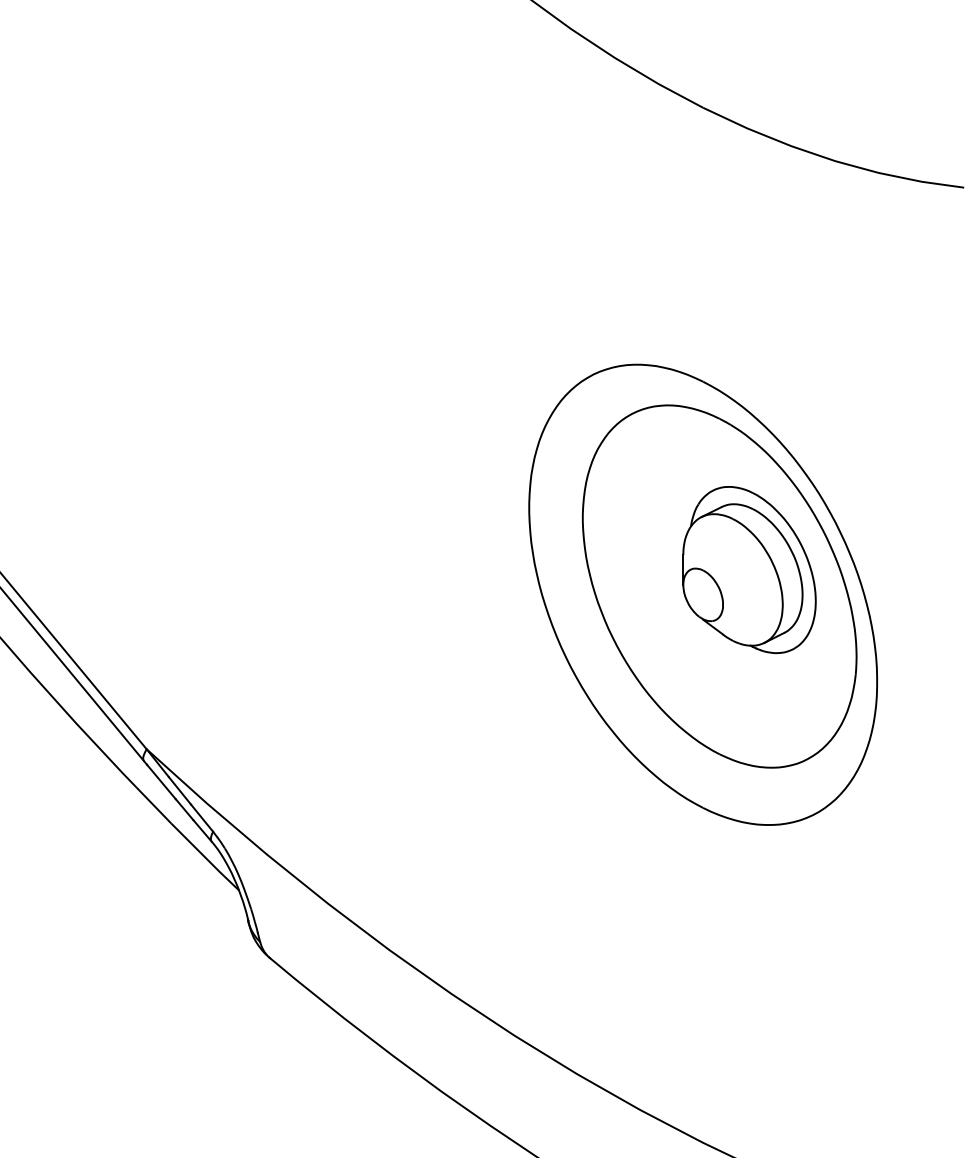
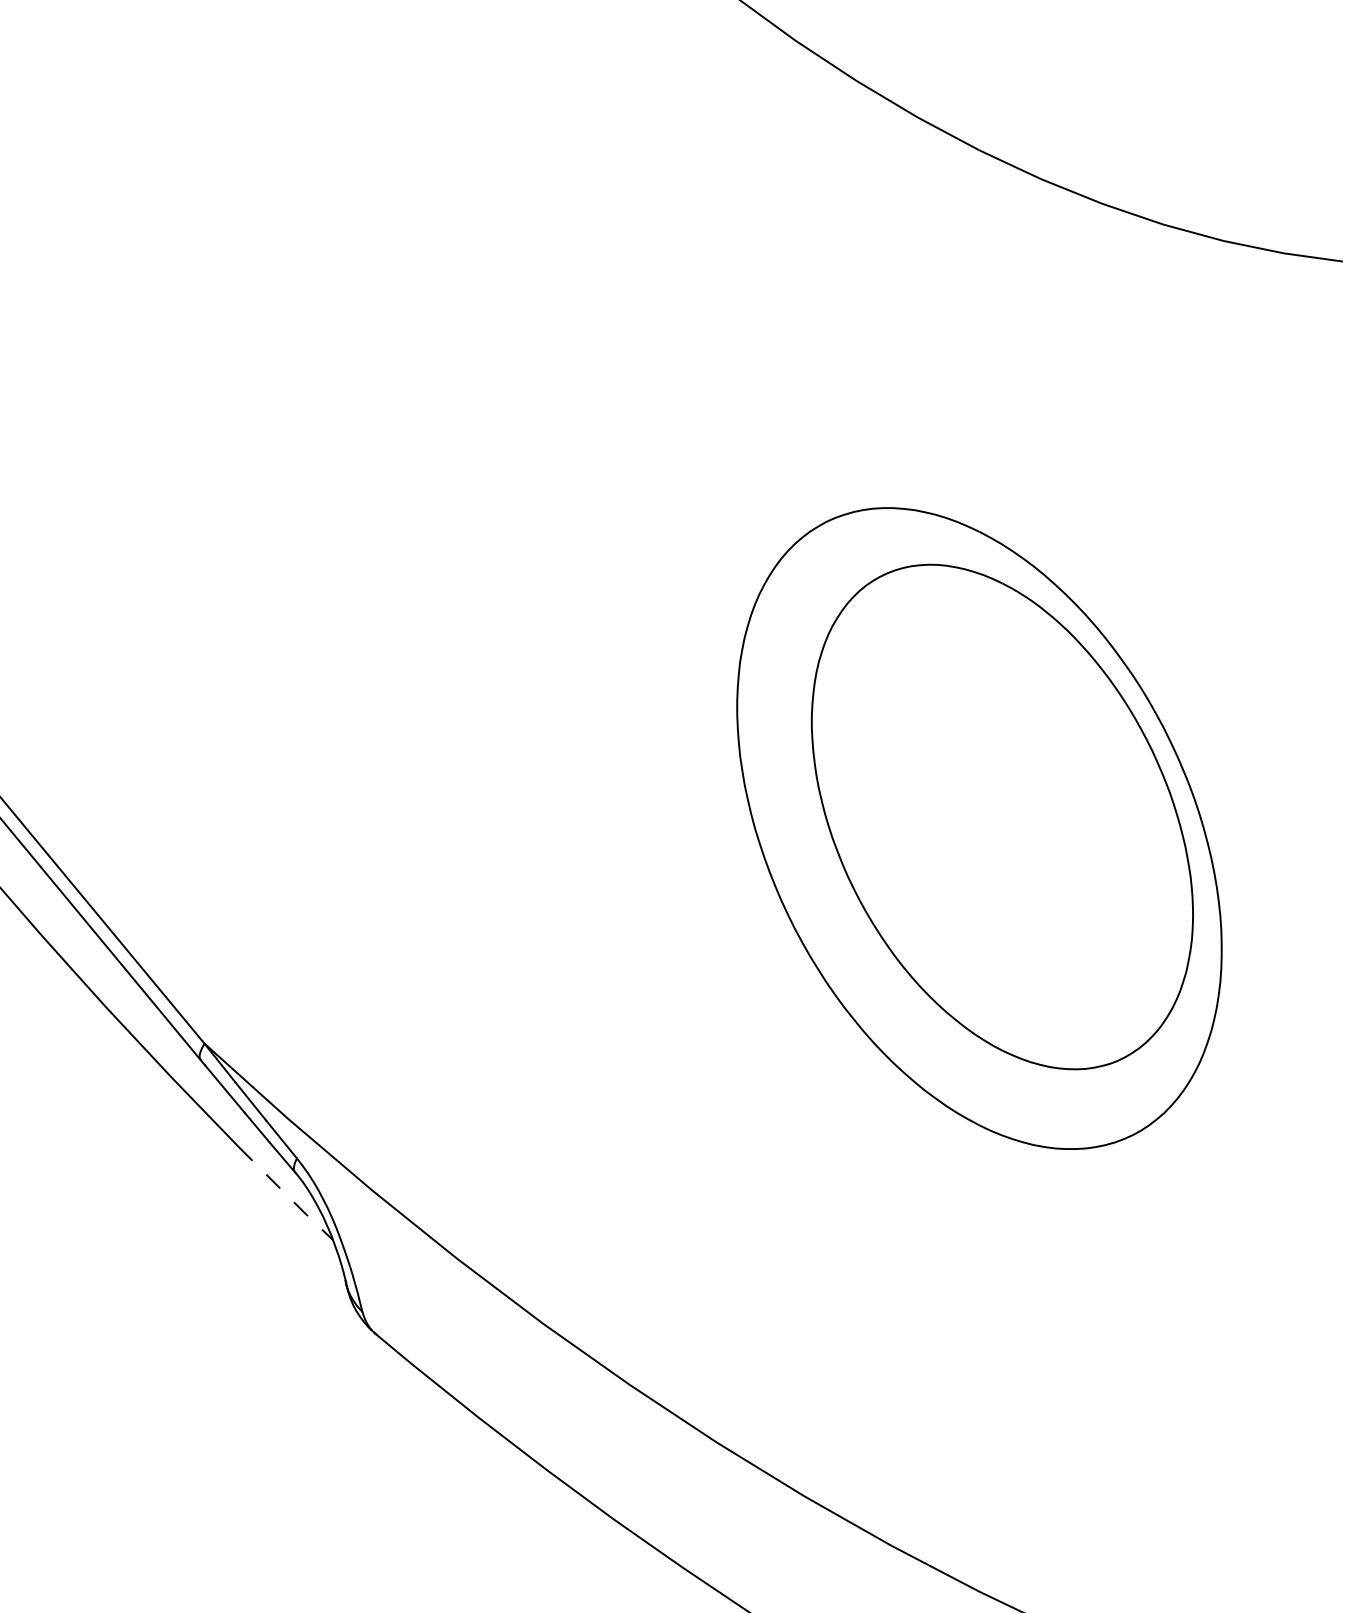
part: (749, 569) -> (1044, 793), removed
line: (205, 857) -> (286, 1194), solid -> dashed

